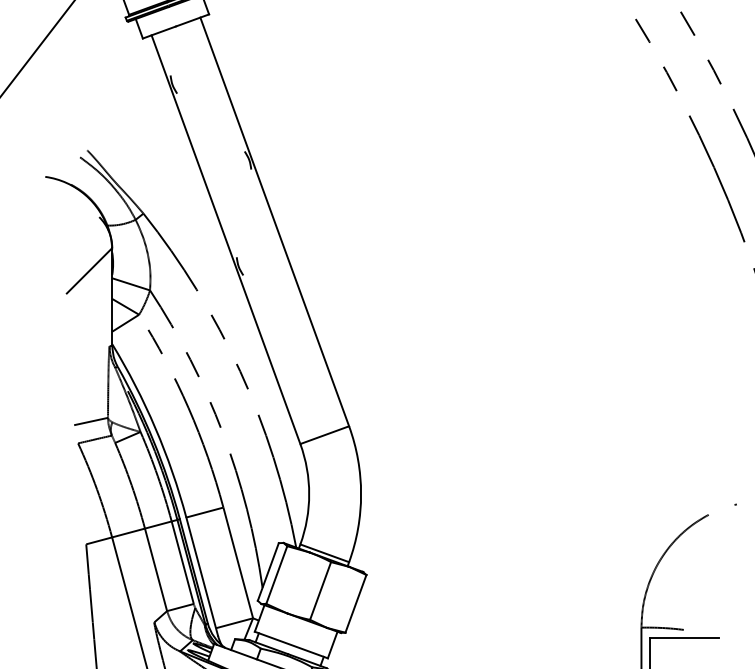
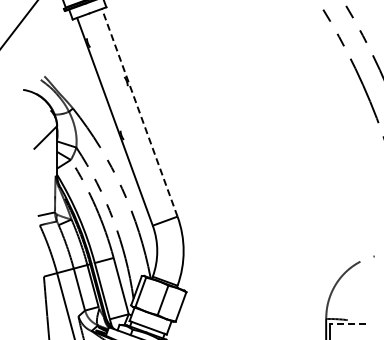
line: (274, 221) -> (139, 112), solid -> dashed
line: (683, 638) -> (347, 324), solid -> dashed

